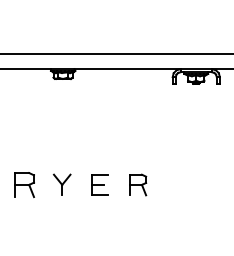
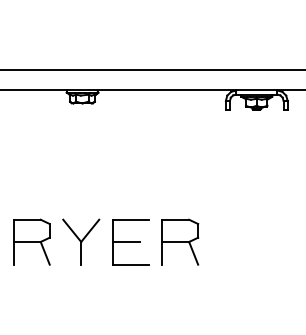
part: (24, 184) -> (31, 241), size x1.43
part: (62, 184) -> (81, 241), size x1.67
part: (138, 184) -> (180, 241), size x1.67
part: (99, 185) -> (130, 242), size x1.67

